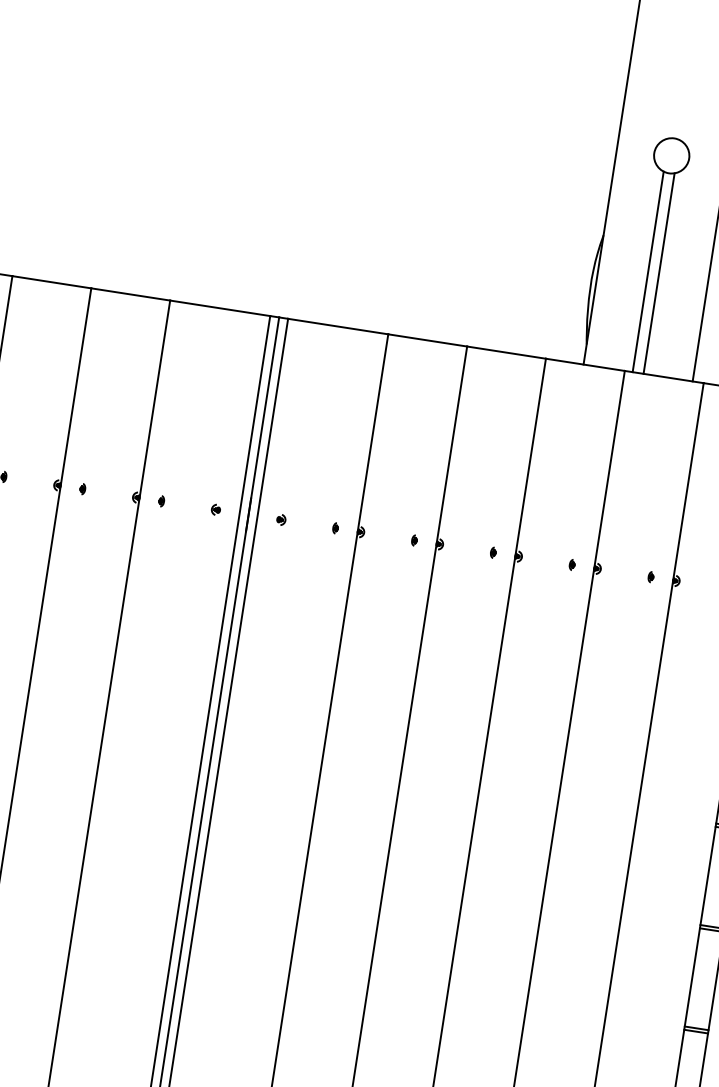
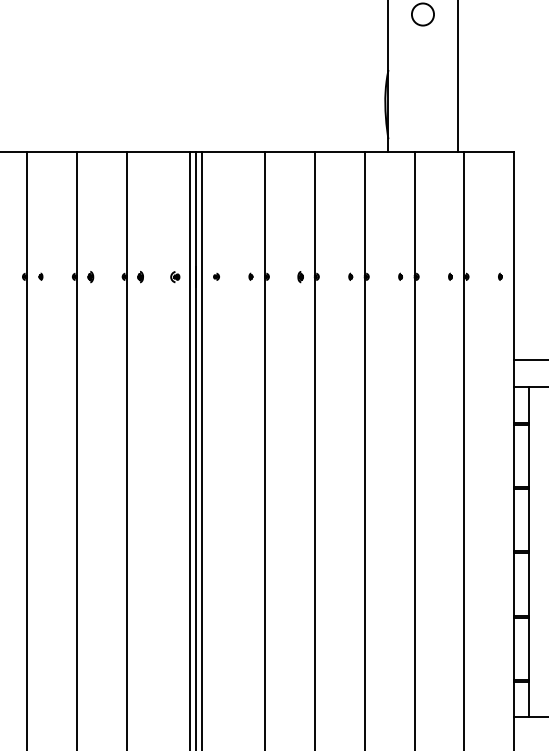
line: (648, 271) -> (419, 88), removed
line: (659, 273) -> (426, 88), removed
part: (82, 488) -> (90, 276), size x1.6
part: (161, 500) -> (140, 276), size x1.6
part: (214, 509) -> (174, 276), size x1.6
part: (414, 539) -> (300, 276), size x1.6

